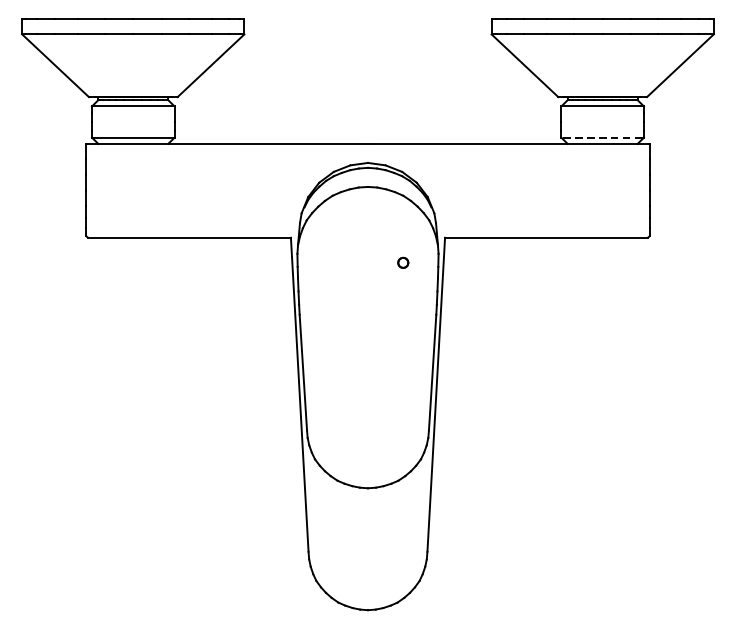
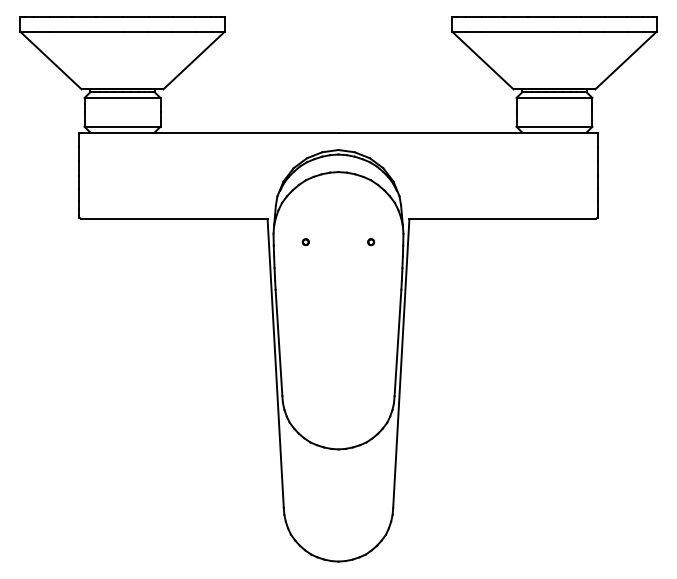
line: (601, 137) -> (553, 126), dashed -> solid
part: (332, 263) -> (305, 242), added
part: (403, 263) -> (371, 242), size x0.62

